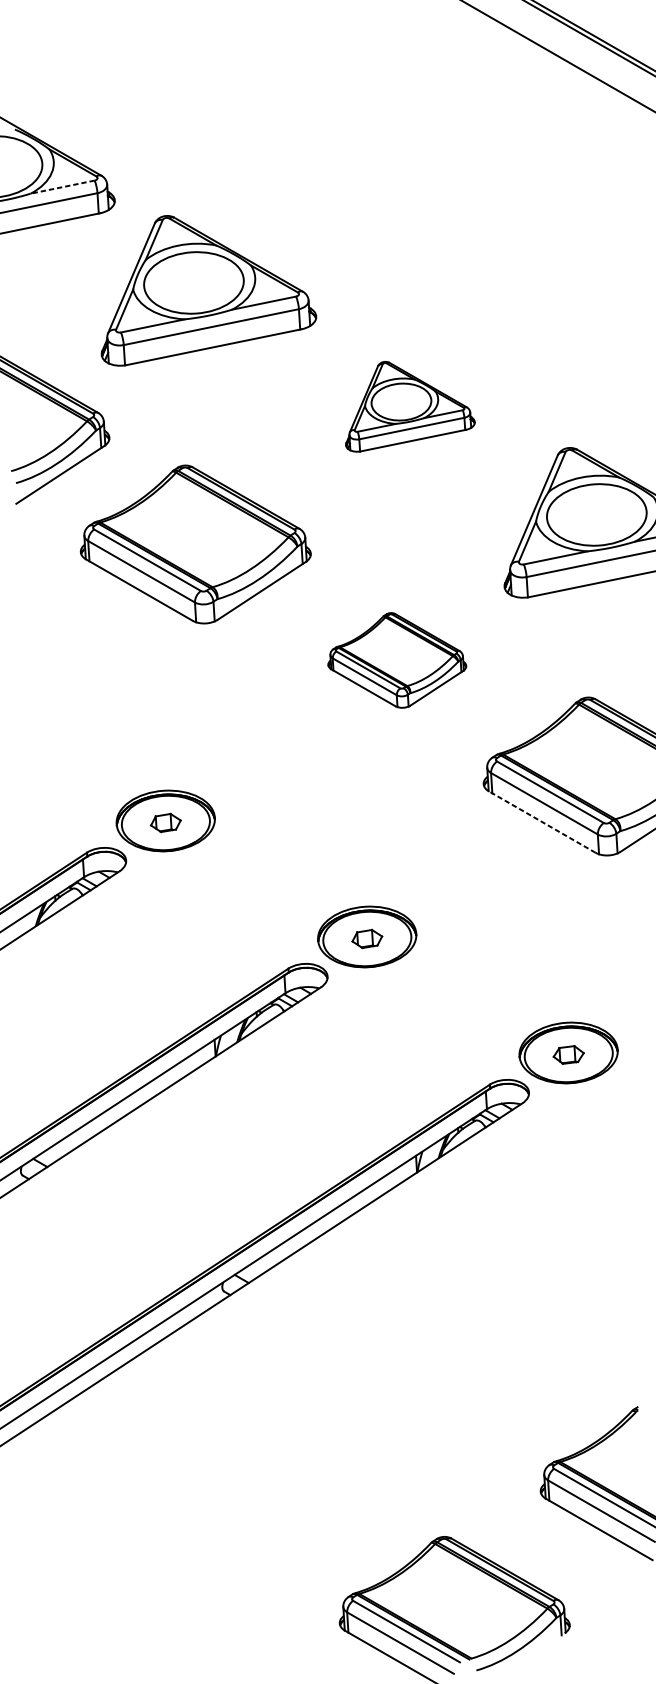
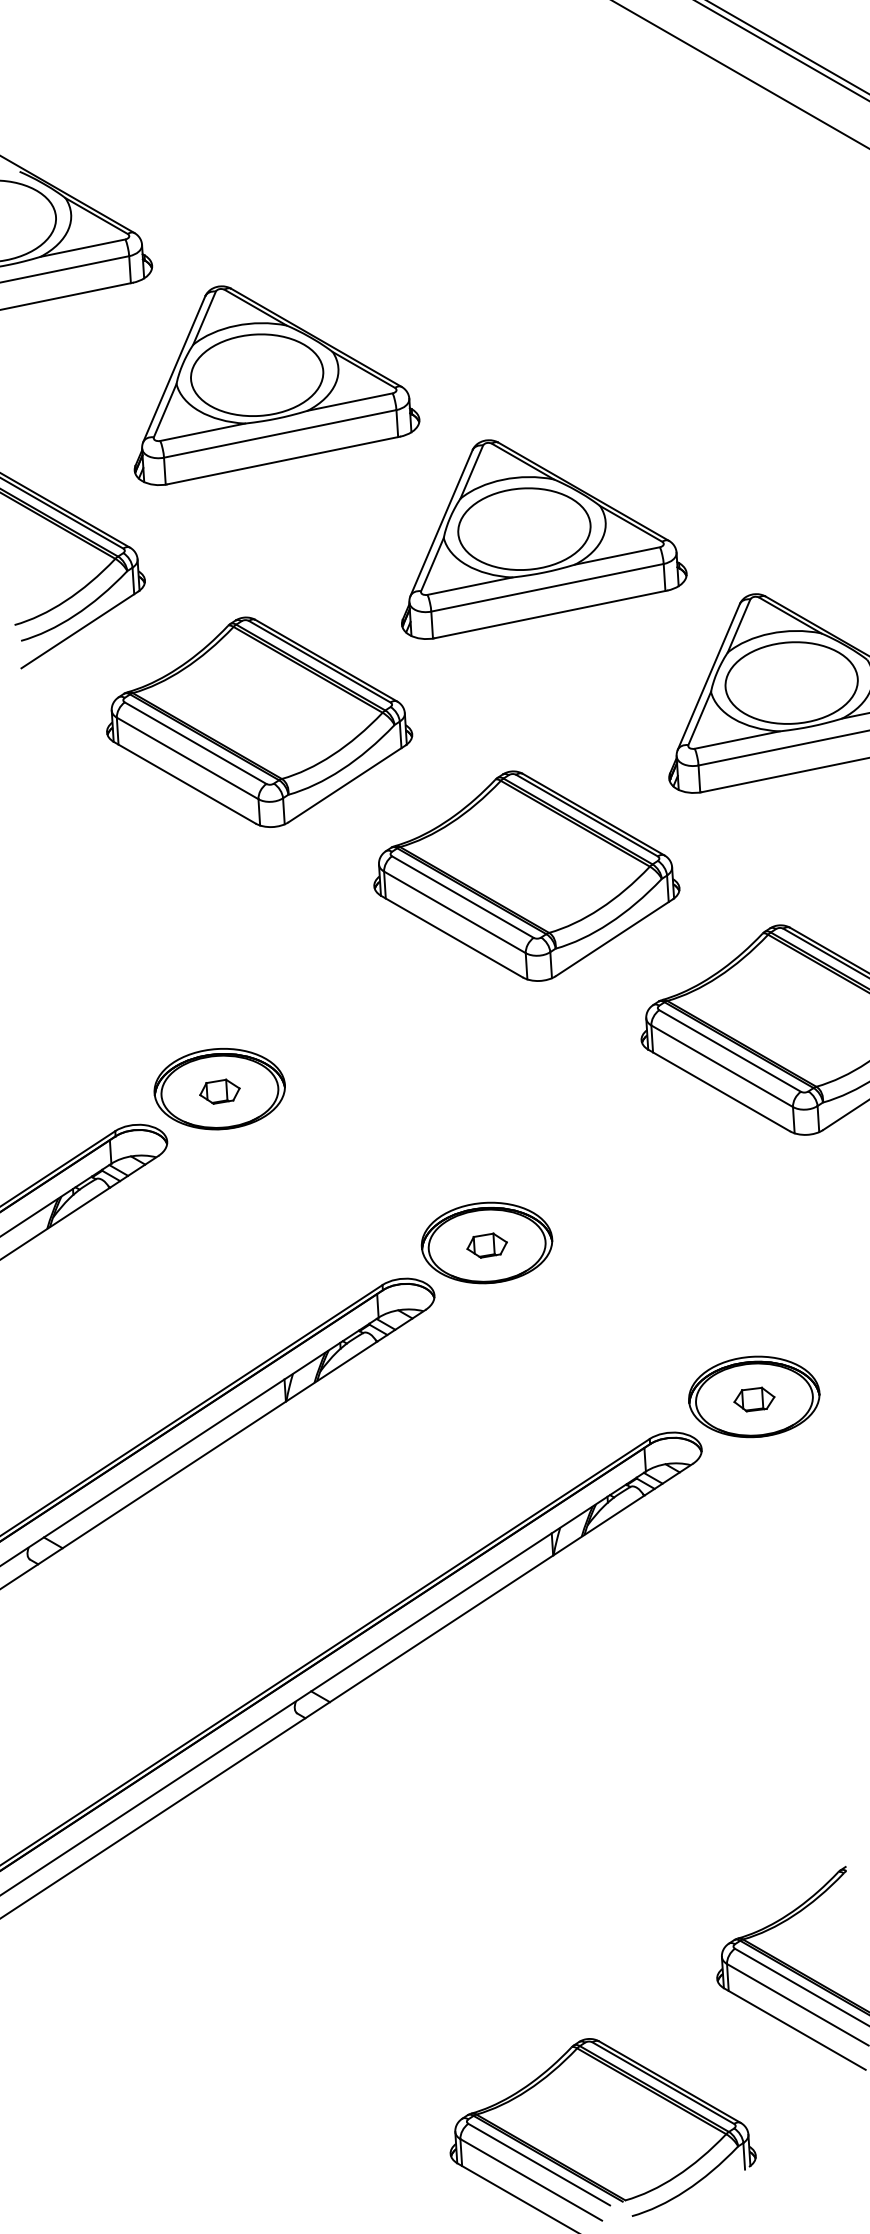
line: (62, 187) -> (82, 248), dashed -> solid
part: (410, 406) -> (544, 539), size x1.67
part: (396, 659) -> (526, 875), size x1.67
line: (542, 822) -> (719, 1090), dashed -> solid

